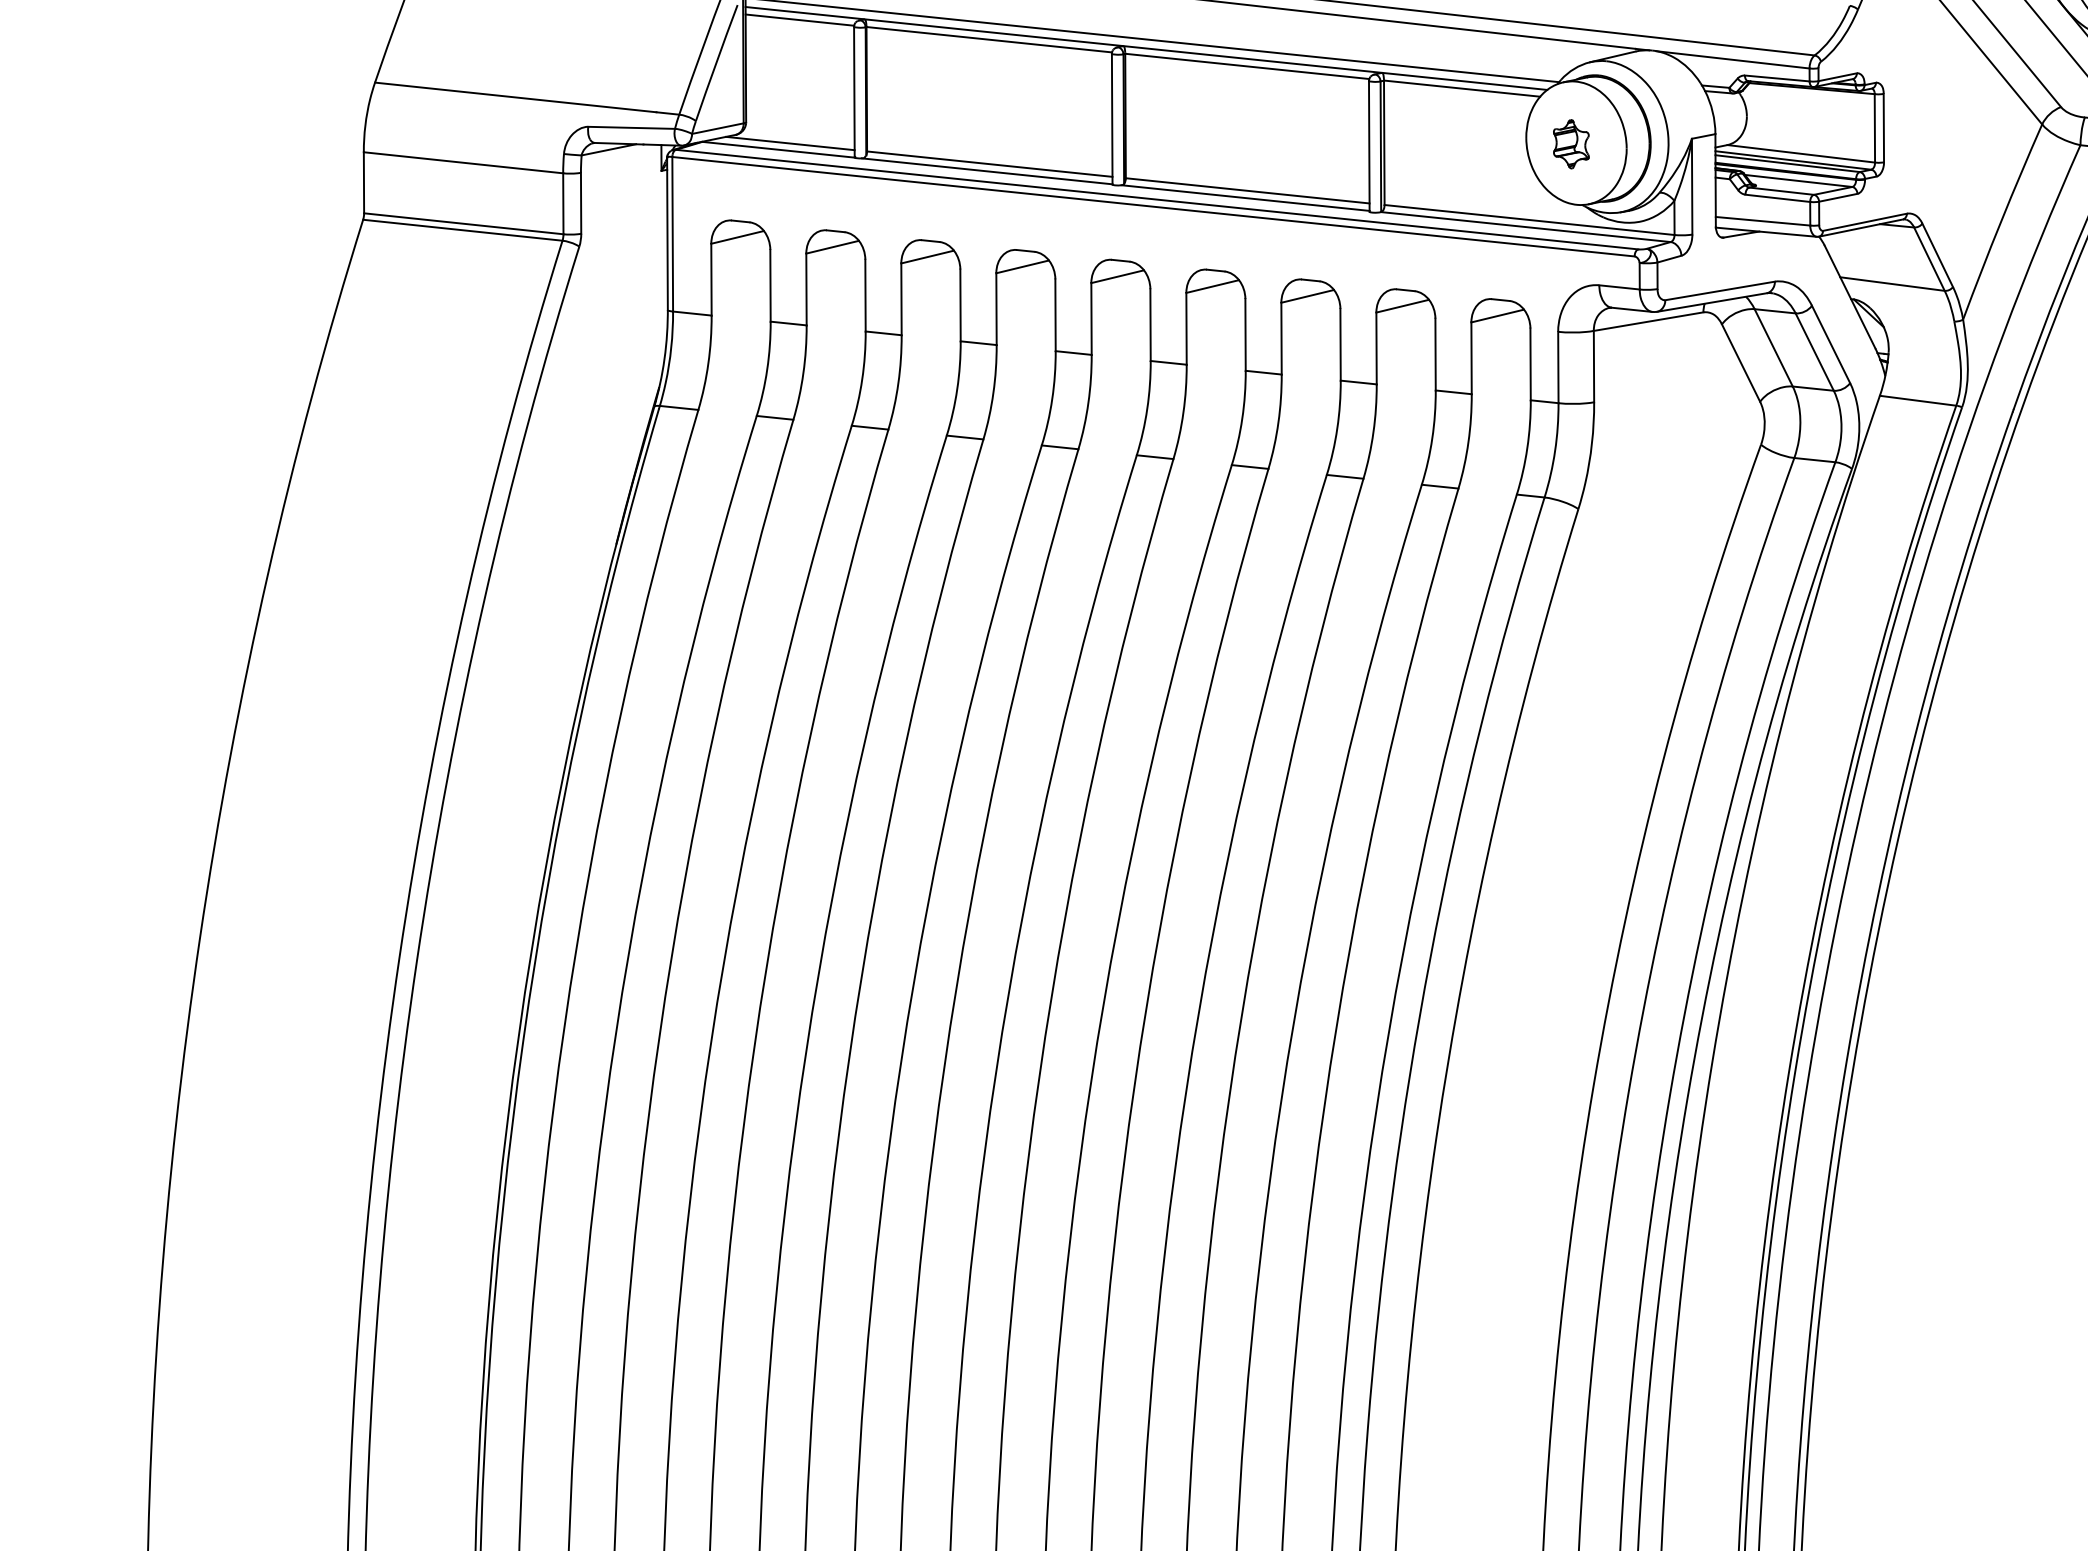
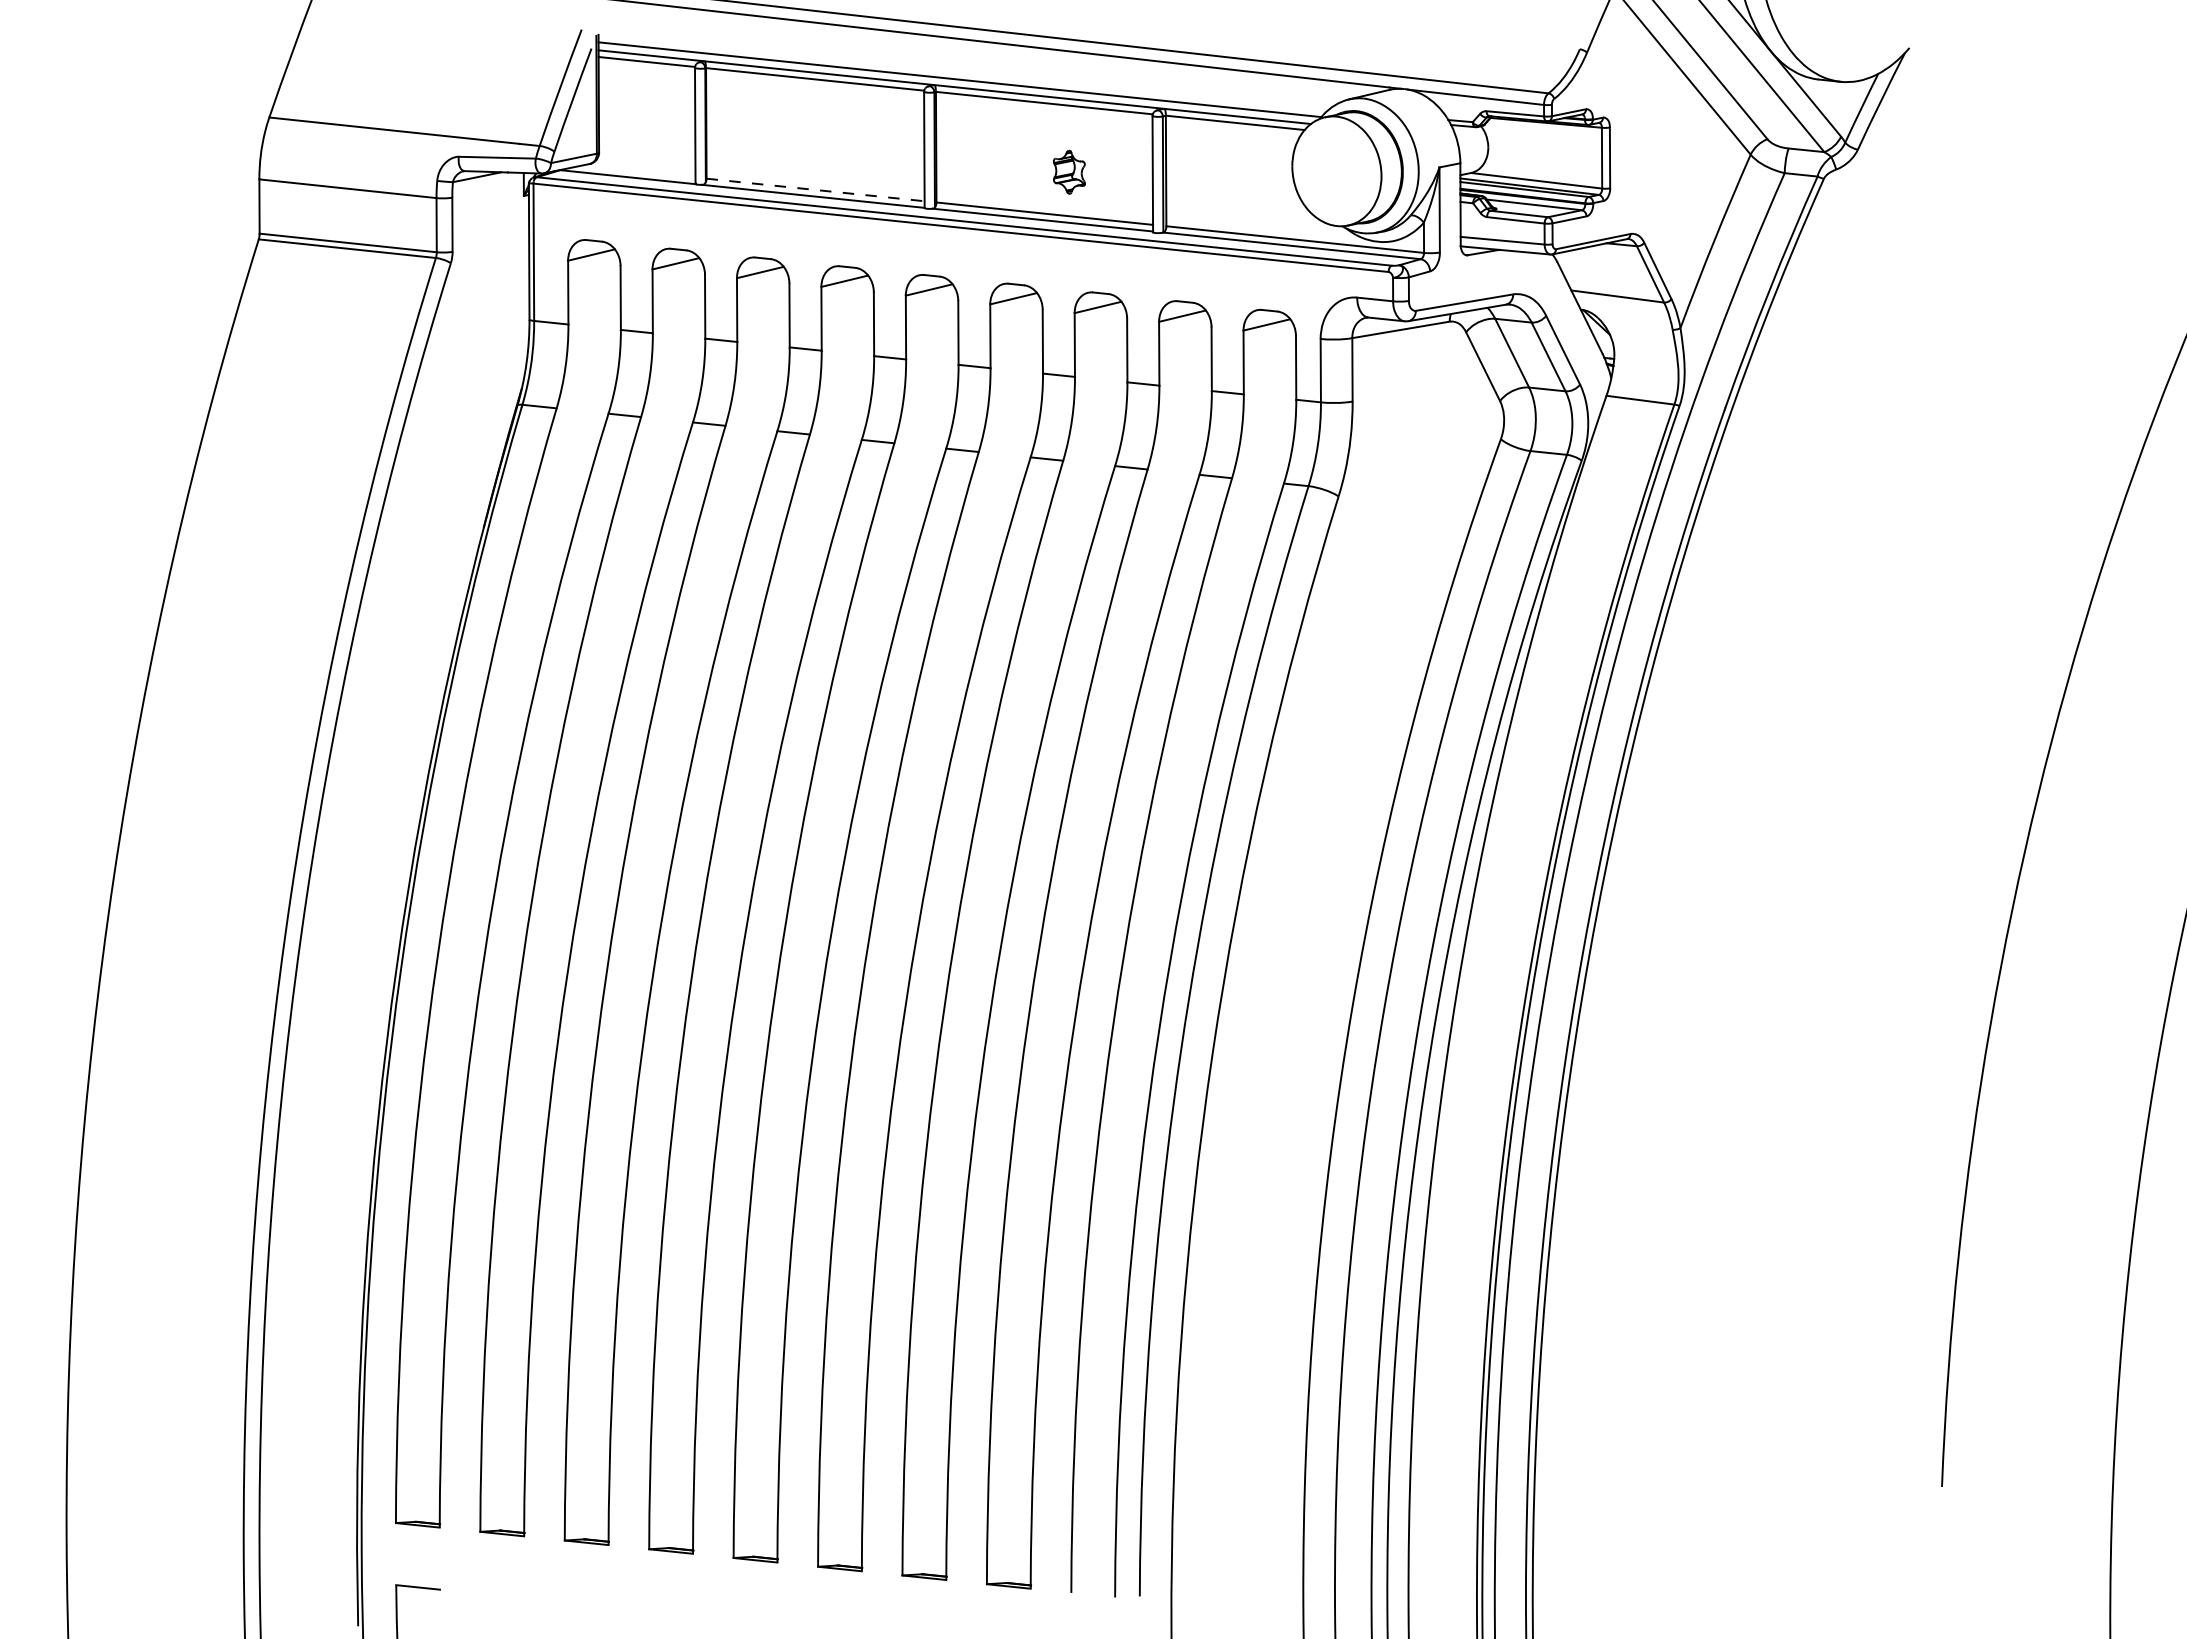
line: (790, 143) -> (638, 171), removed
part: (1571, 143) -> (1069, 171), moved
line: (989, 163) -> (815, 189), solid -> dashed

